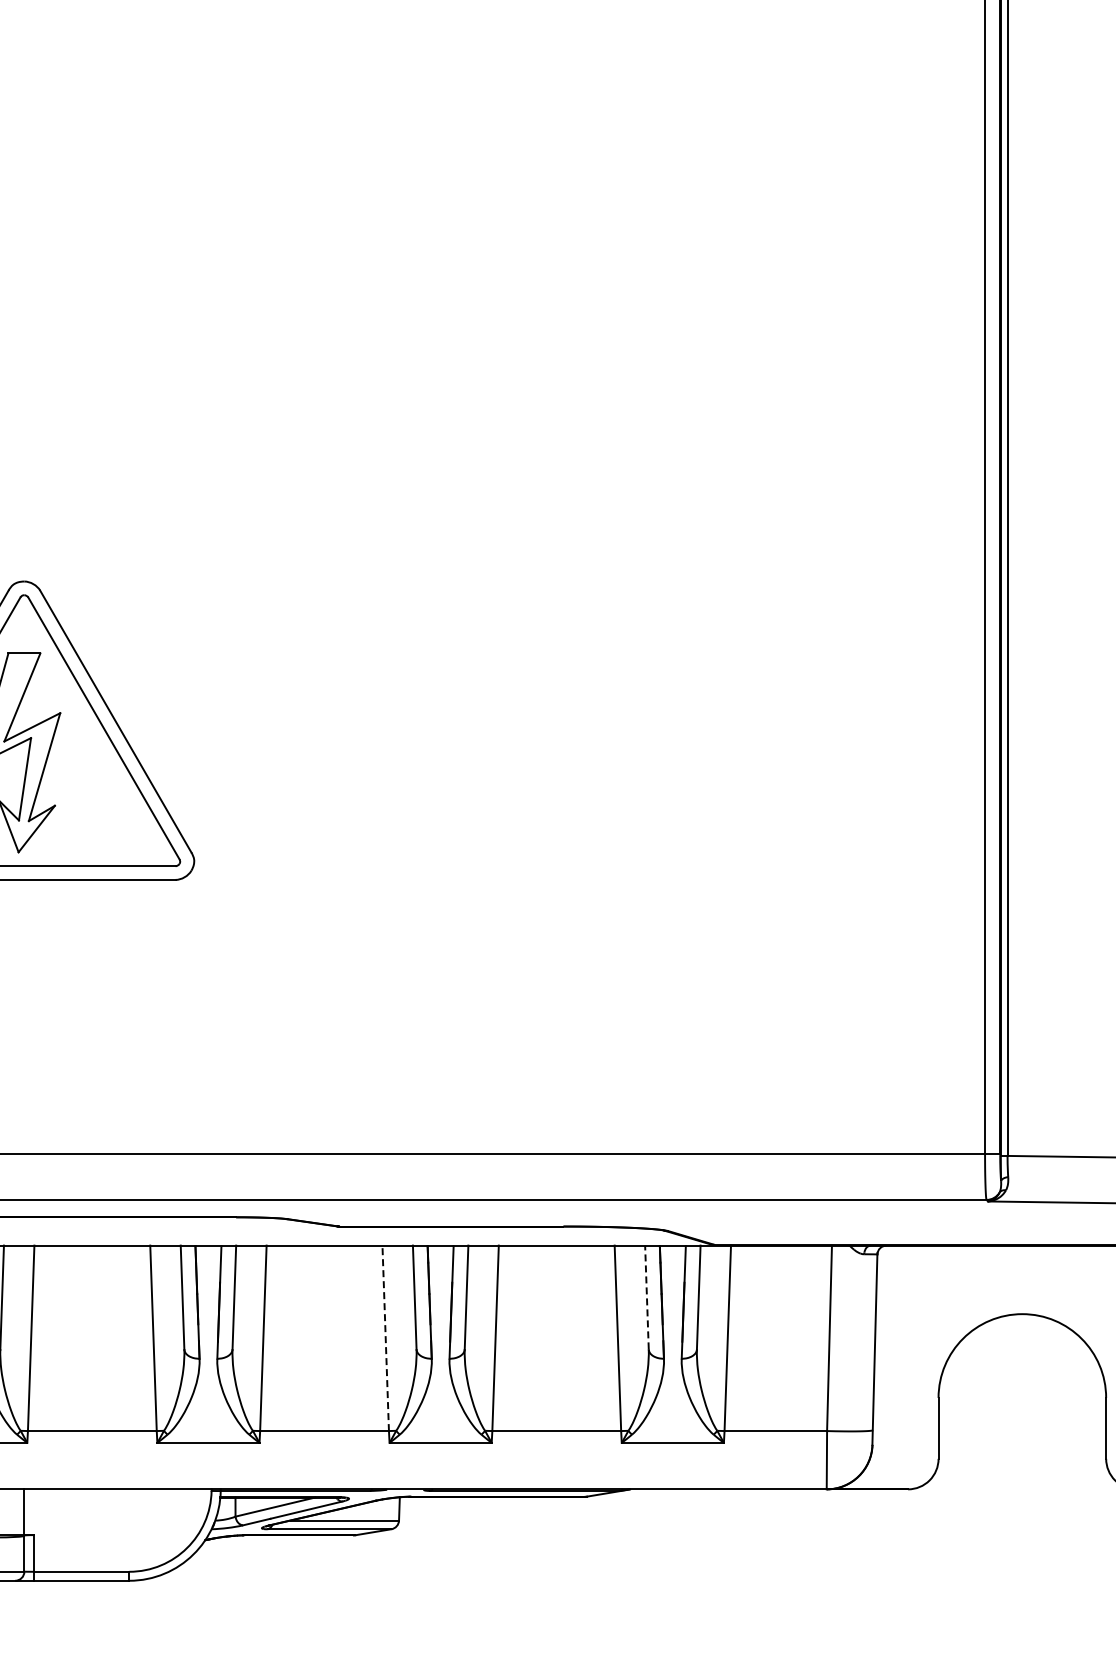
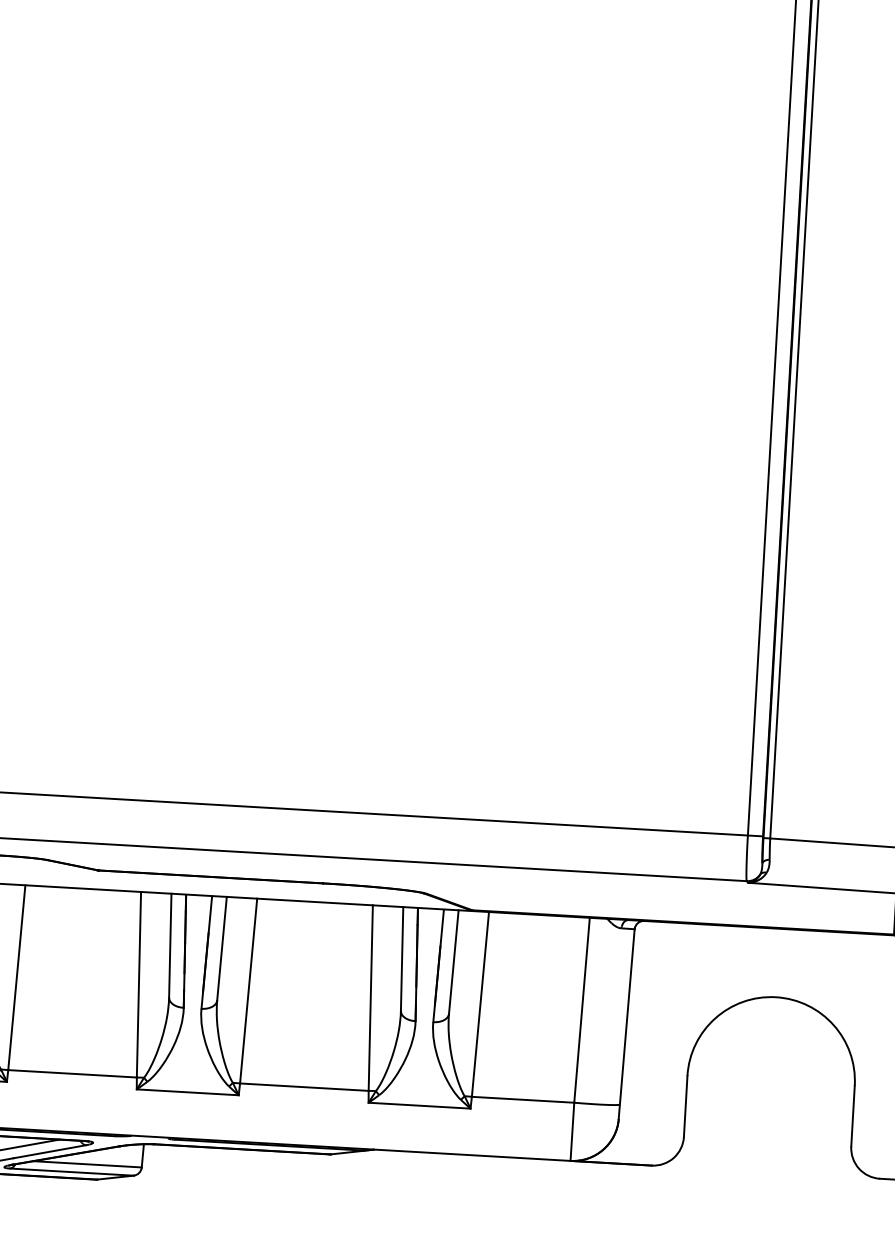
line: (646, 1297) -> (401, 958), dashed -> solid
line: (385, 1338) -> (138, 984), dashed -> solid

